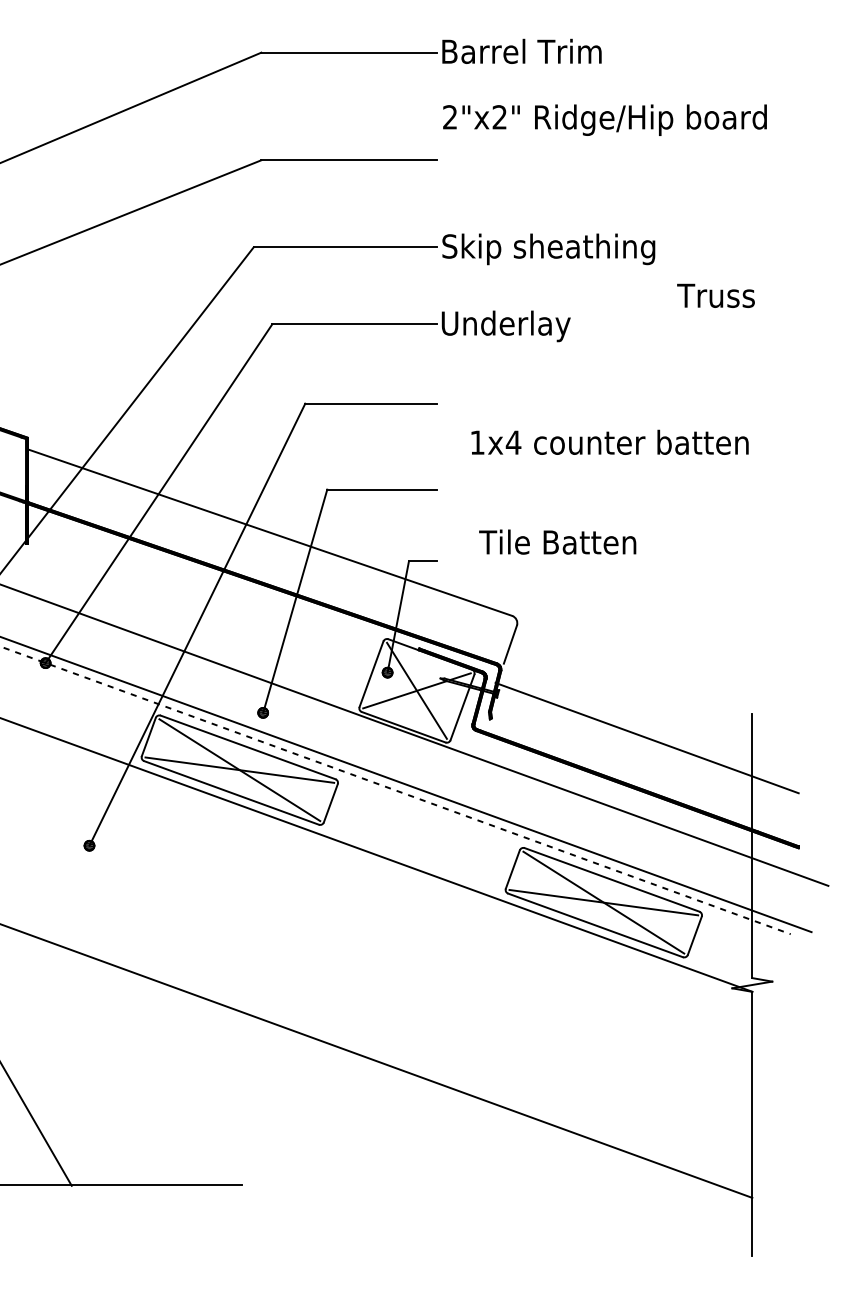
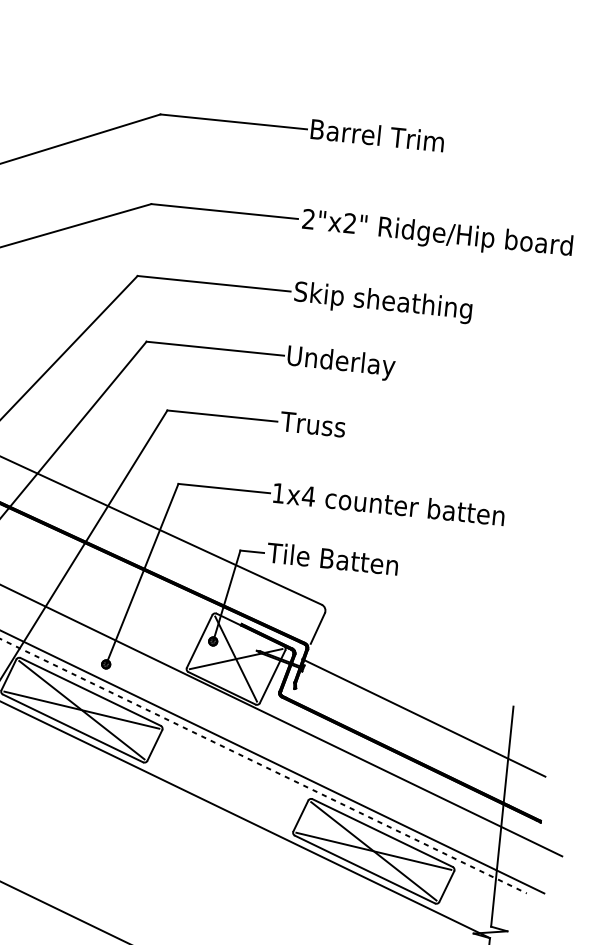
text: (604, 119) -> (437, 234), moved
text: (715, 295) -> (312, 424), moved
text: (609, 441) -> (388, 503), moved
text: (557, 541) -> (332, 558), moved

